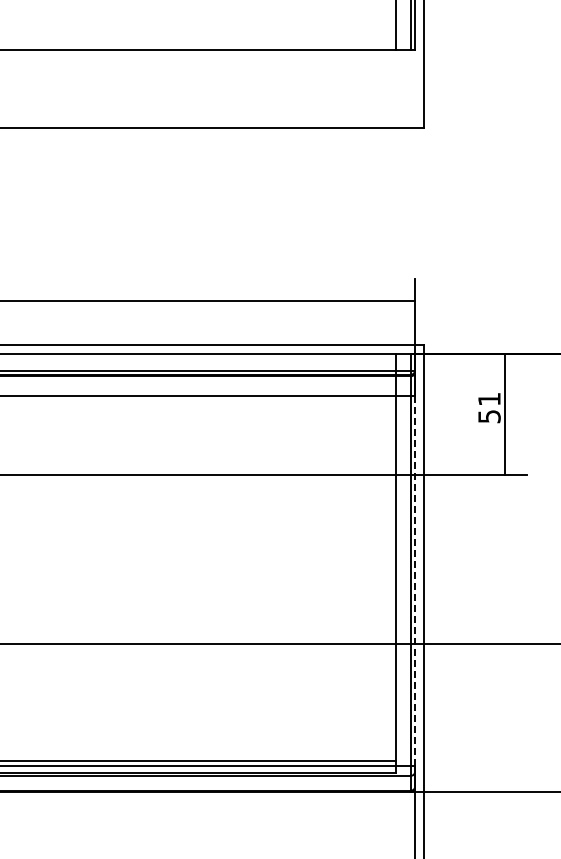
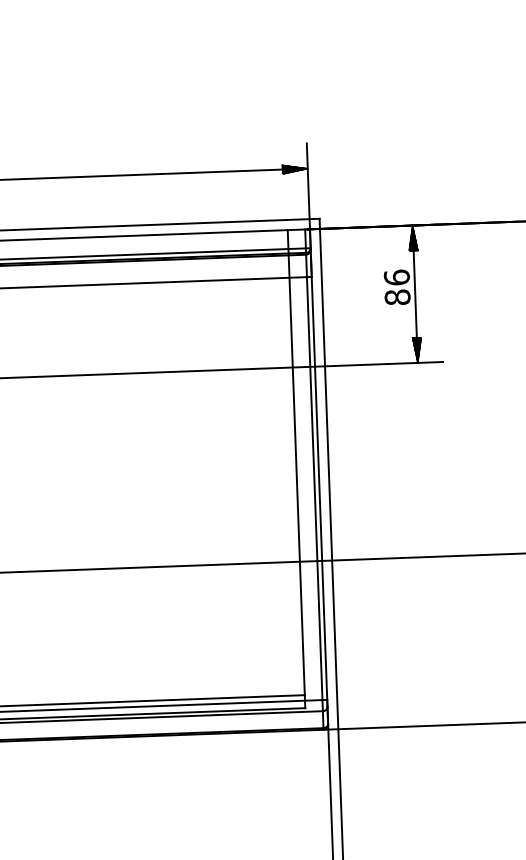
hatch: (403, 301) -> (294, 169), added
hatch: (504, 365) -> (412, 238), added
text: (489, 407) -> (397, 286), 51 -> 86
hatch: (504, 463) -> (416, 350), added
line: (415, 581) -> (320, 488), dashed -> solid

